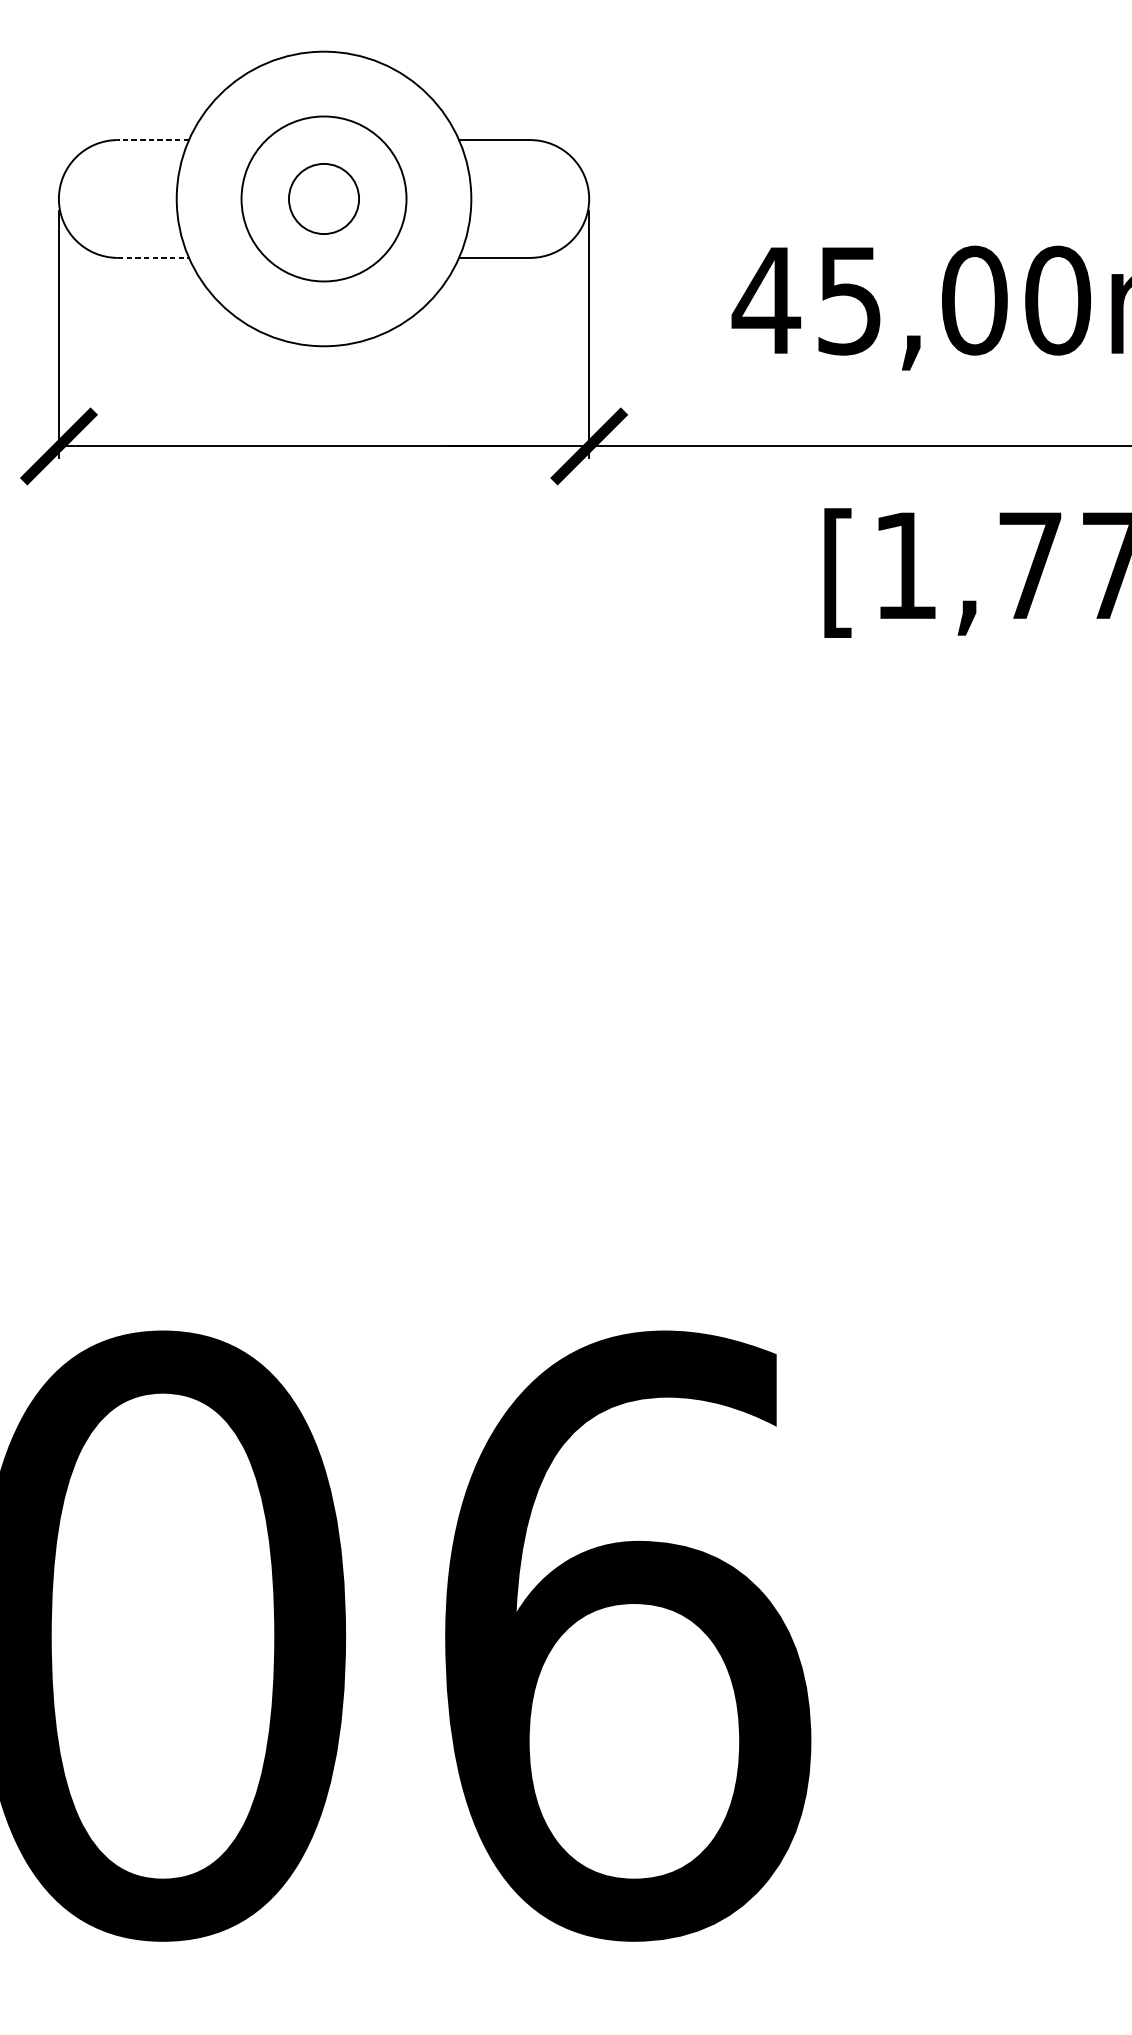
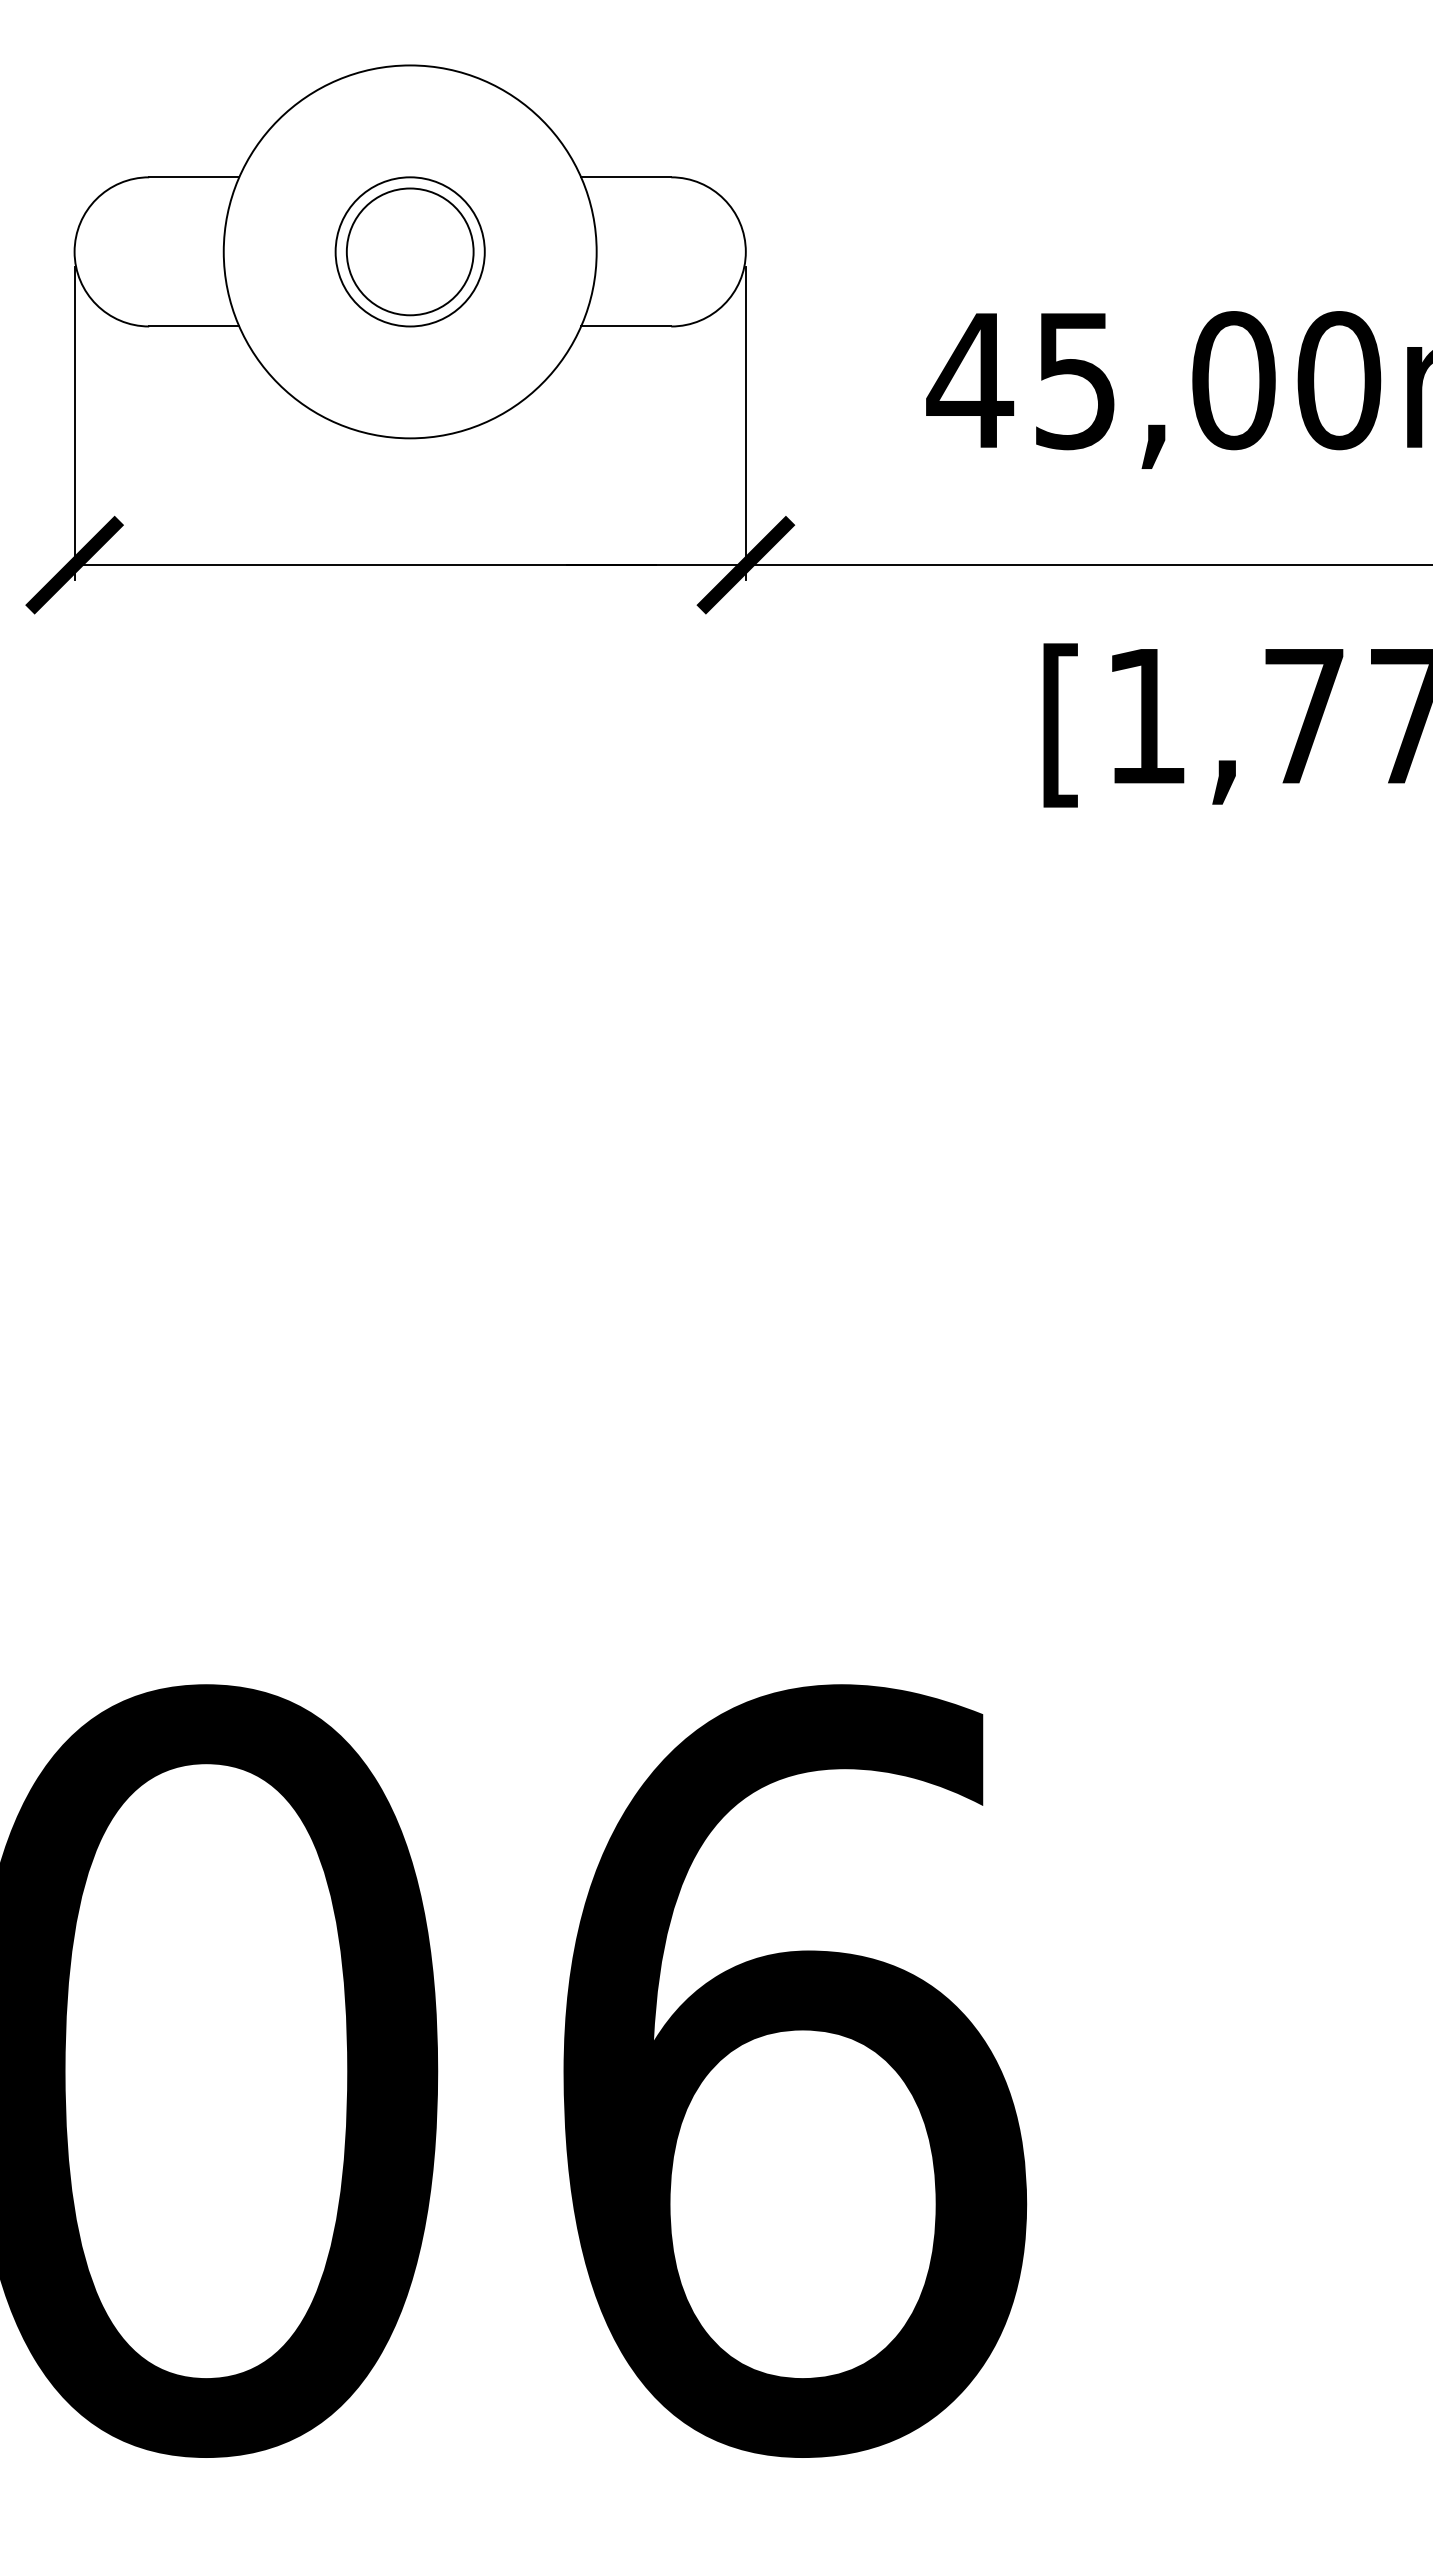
line: (152, 140) -> (193, 177), dashed -> solid
circle: (323, 198) -> (409, 251), size x0.71
circle: (323, 198) -> (409, 251), size x1.43
line: (153, 257) -> (194, 326), dashed -> solid

